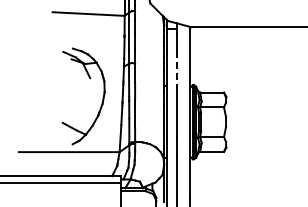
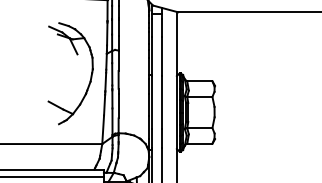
line: (176, 69) -> (162, 56), dashed -> solid
part: (89, 79) -> (76, 55), moved

